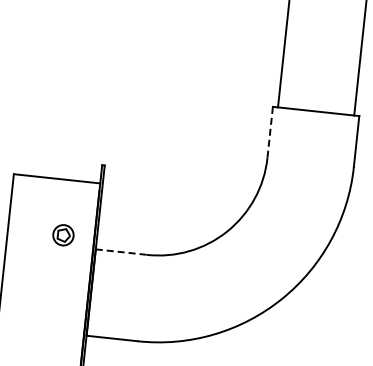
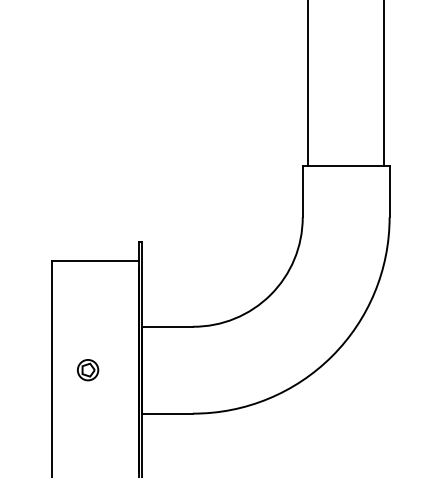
line: (270, 131) -> (302, 191), dashed -> solid
part: (63, 235) -> (88, 370), moved
line: (121, 251) -> (167, 326), dashed -> solid

